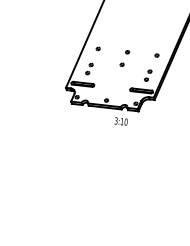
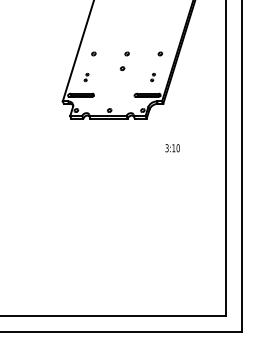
part: (89, 69) -> (86, 77), size x0.6
part: (147, 75) -> (152, 77), size x0.6
text: (121, 121) -> (172, 148), moved

